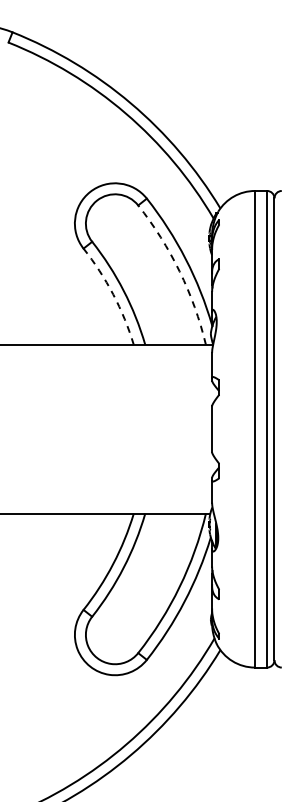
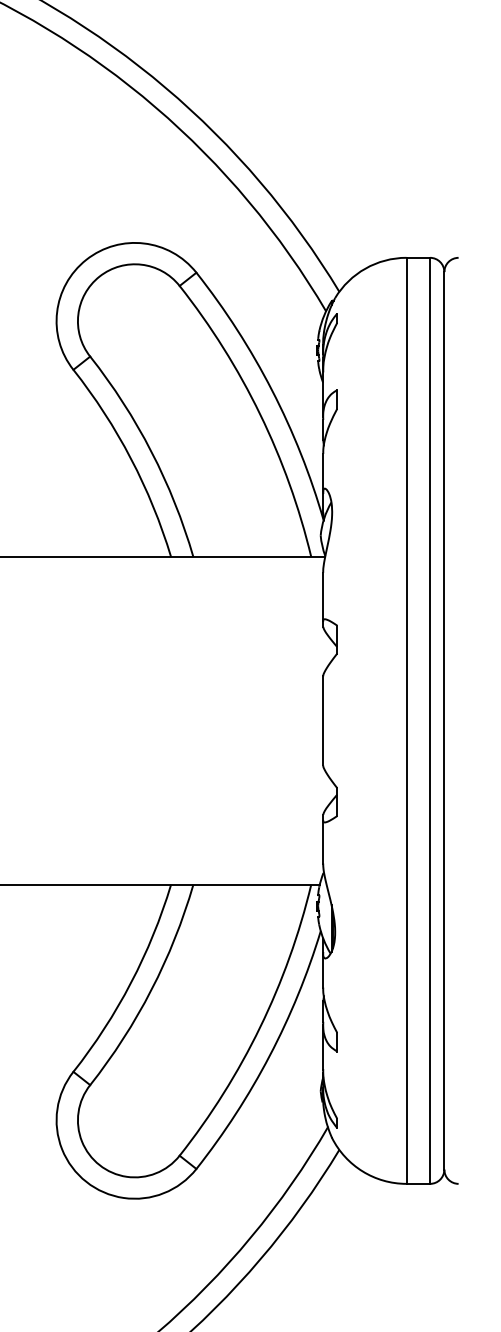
arc: (179, 271) -> (259, 414), dashed -> solid
arc: (113, 294) -> (131, 458), dashed -> solid

